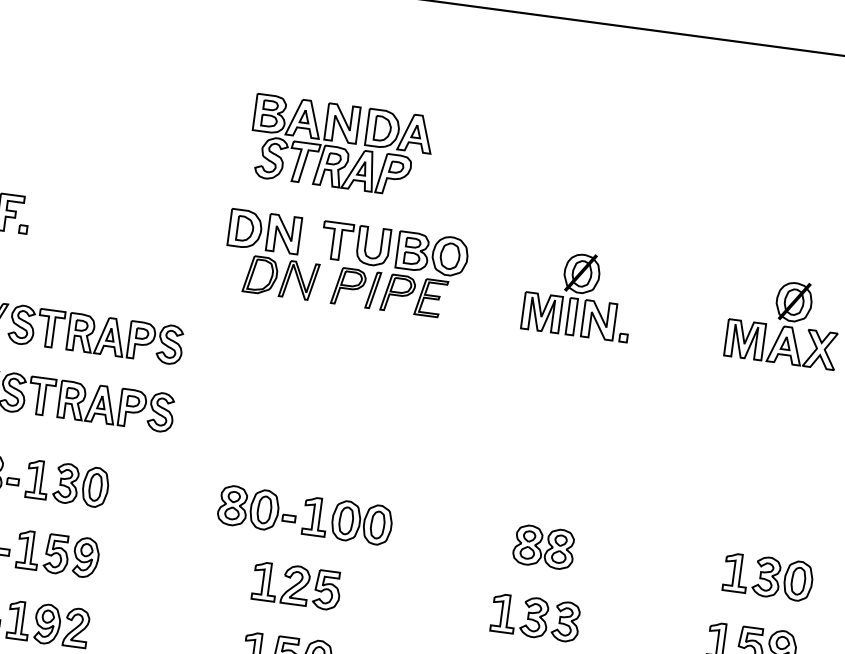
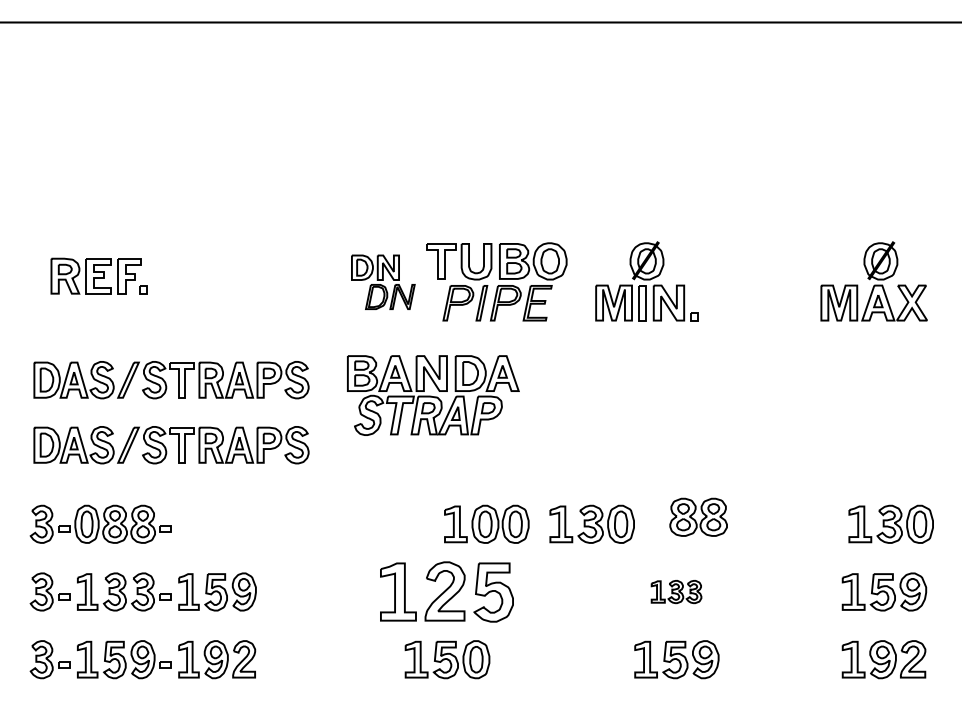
part: (341, 146) -> (433, 395), moved
part: (273, 255) -> (383, 282), size x0.7
part: (578, 294) -> (646, 281), moved
part: (67, 482) -> (217, 523), removed
part: (256, 508) -> (399, 523), removed
part: (456, 534) -> (591, 523), added
part: (544, 546) -> (698, 516), moved
part: (296, 585) -> (446, 591), size x1.6
part: (535, 617) -> (676, 591), size x0.6

